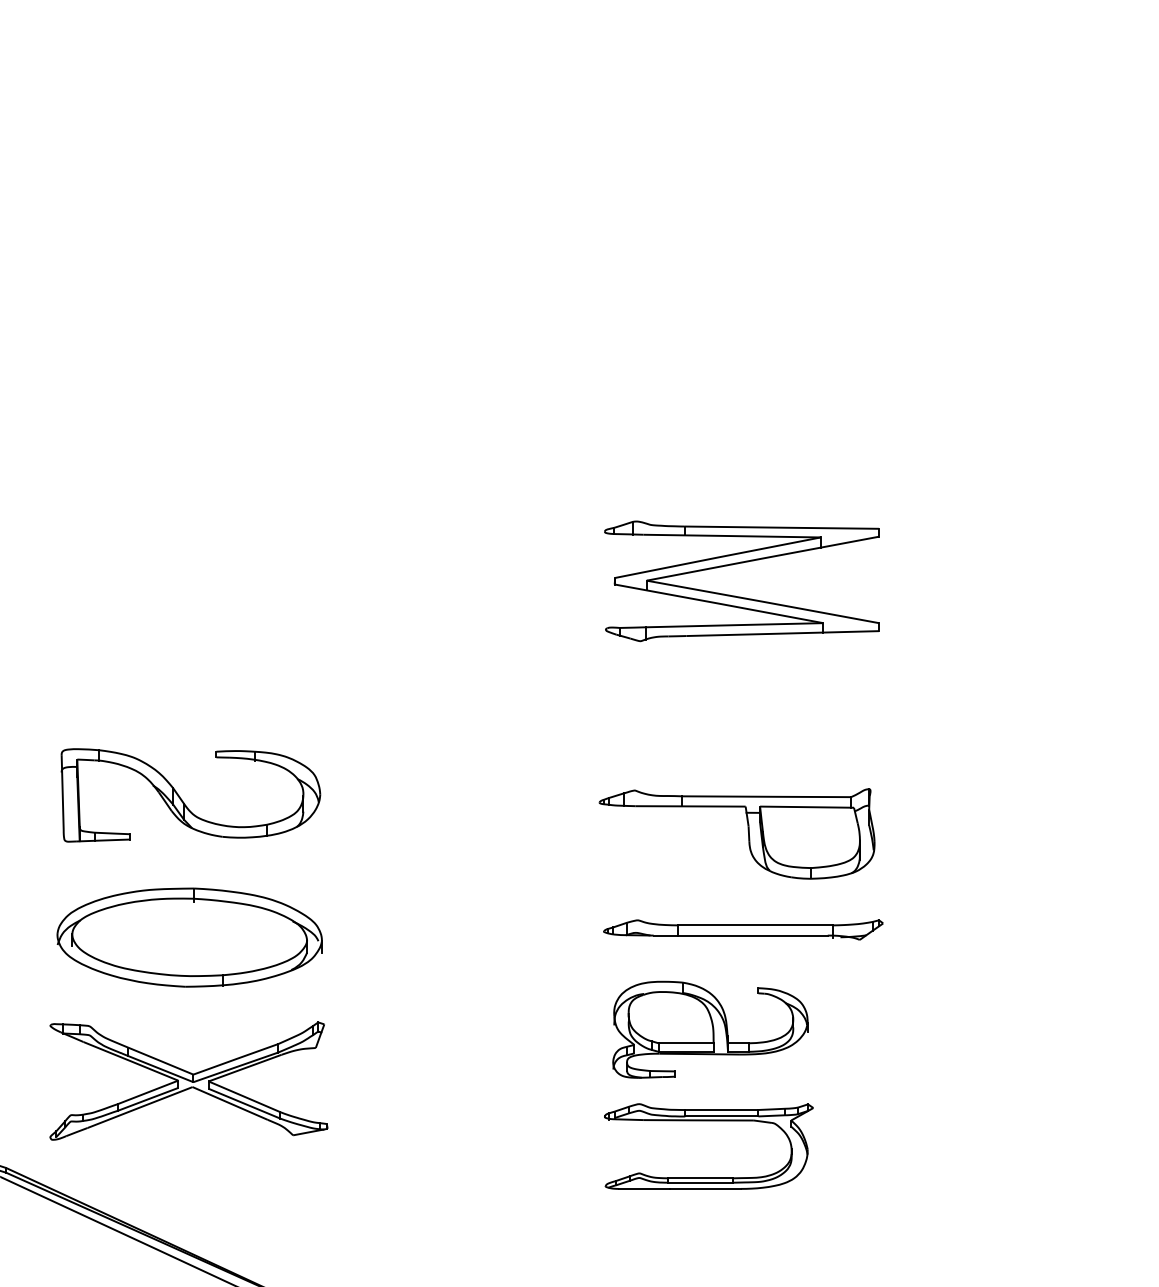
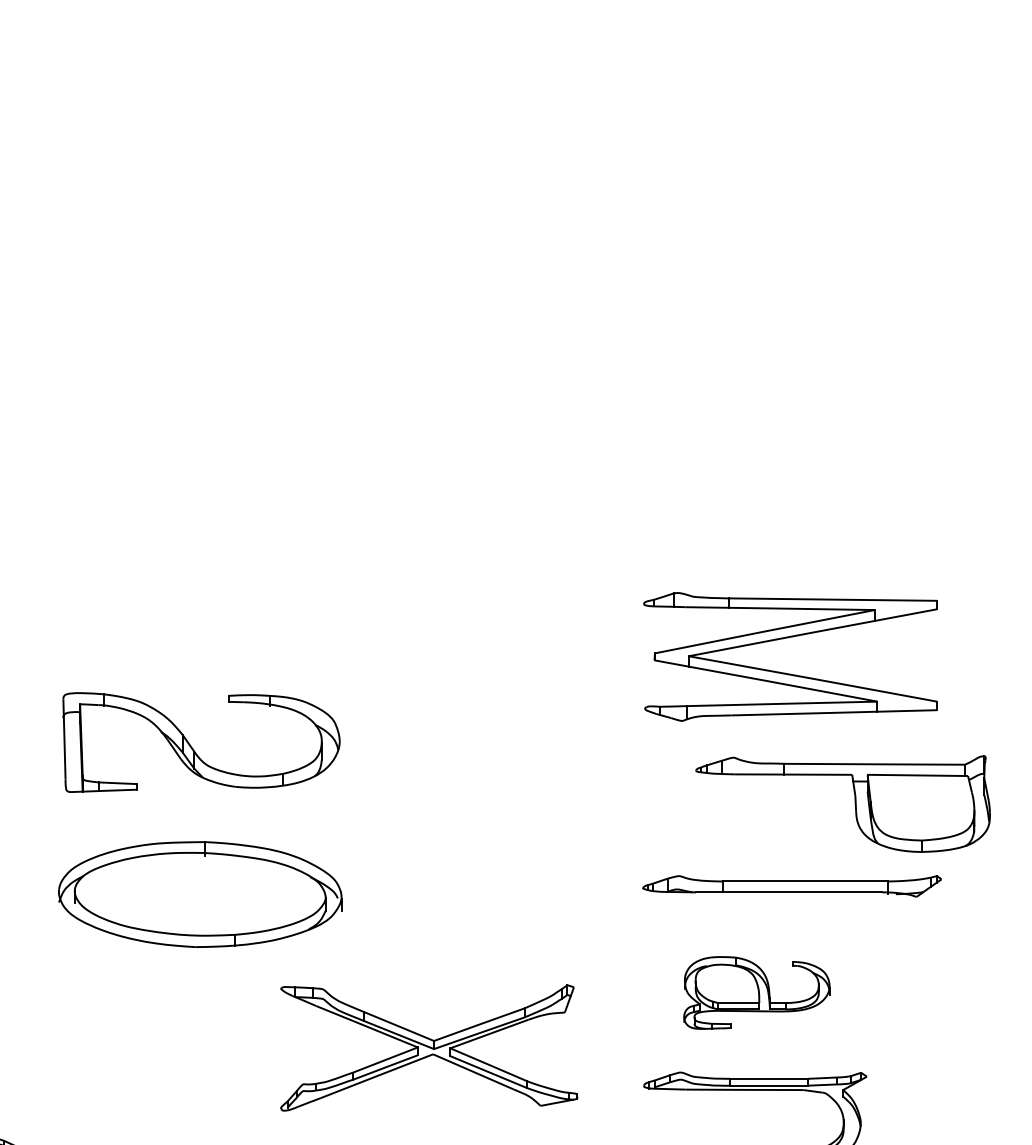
part: (741, 596) -> (790, 673), moved
part: (747, 830) -> (854, 800), moved
part: (710, 1029) -> (756, 992), size x0.7
part: (188, 1080) -> (428, 1047), moved

